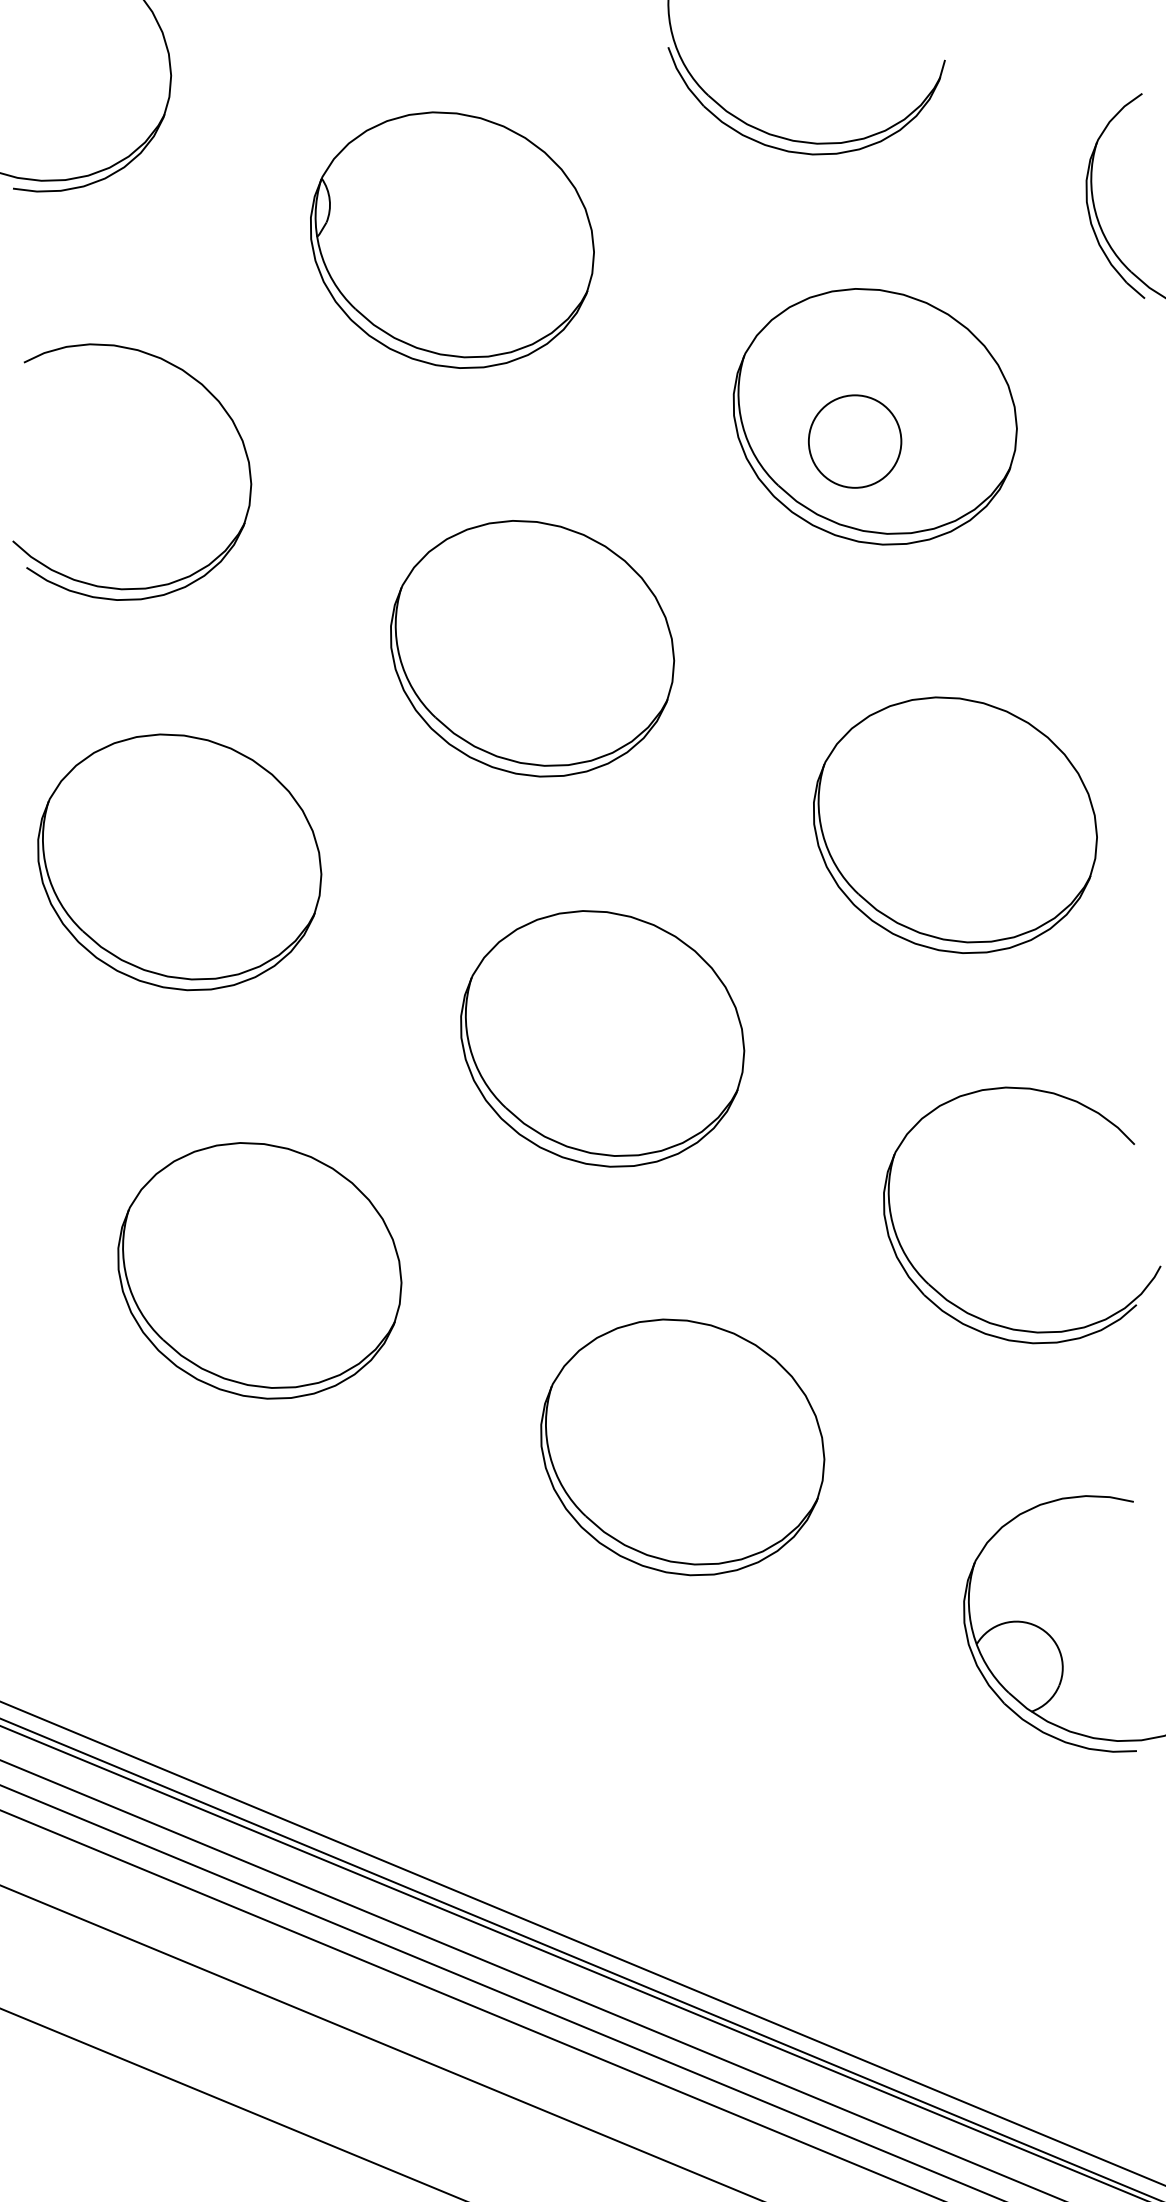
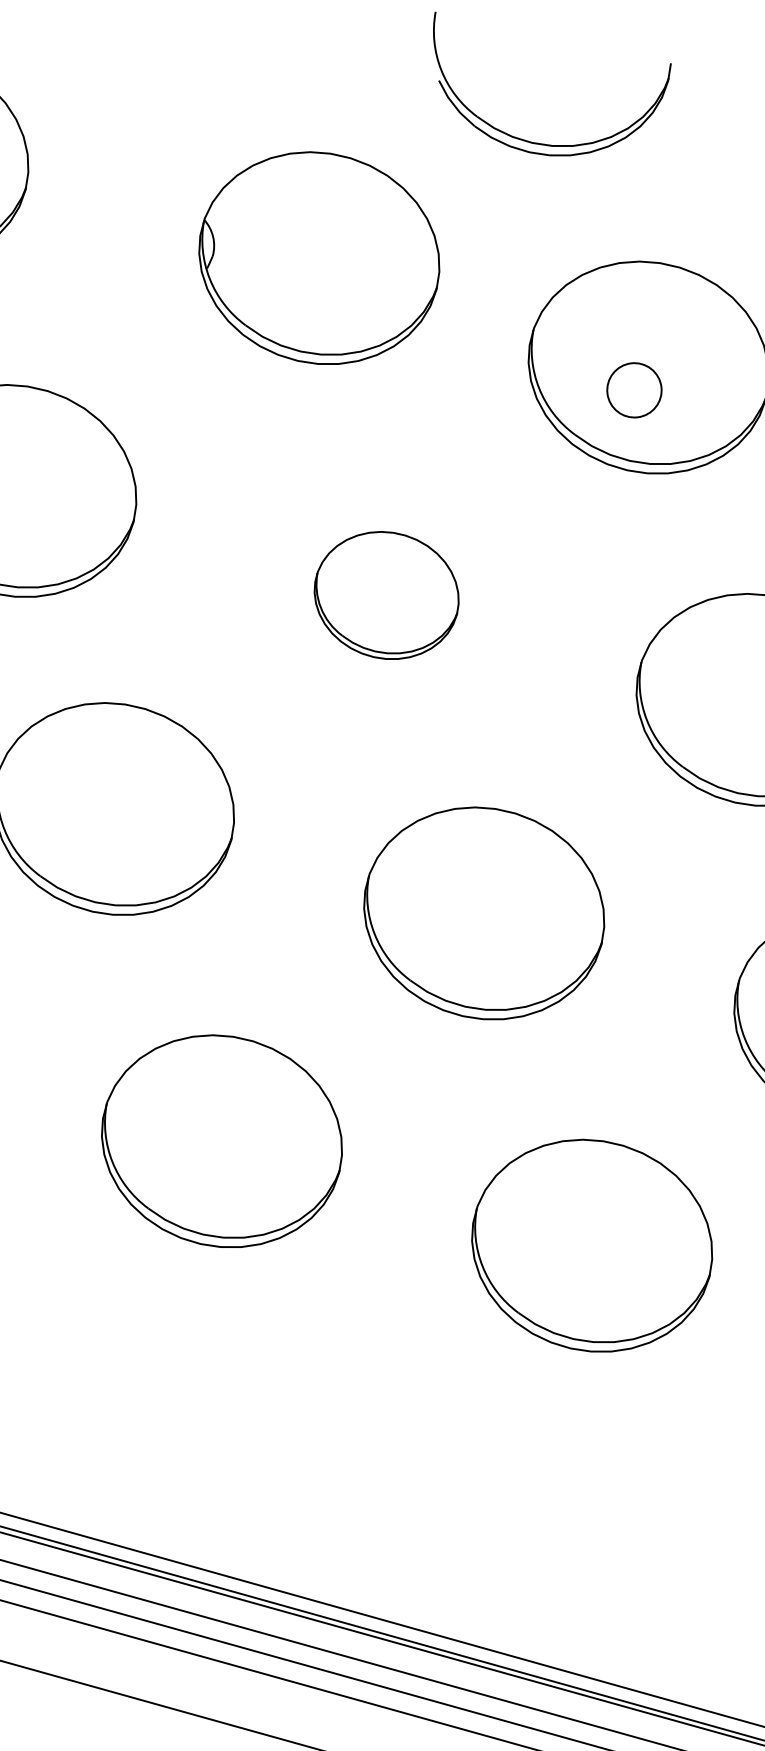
part: (452, 239) -> (319, 257), moved
circle: (854, 441) -> (633, 390), size x0.7
part: (532, 648) -> (386, 595), size x0.6

